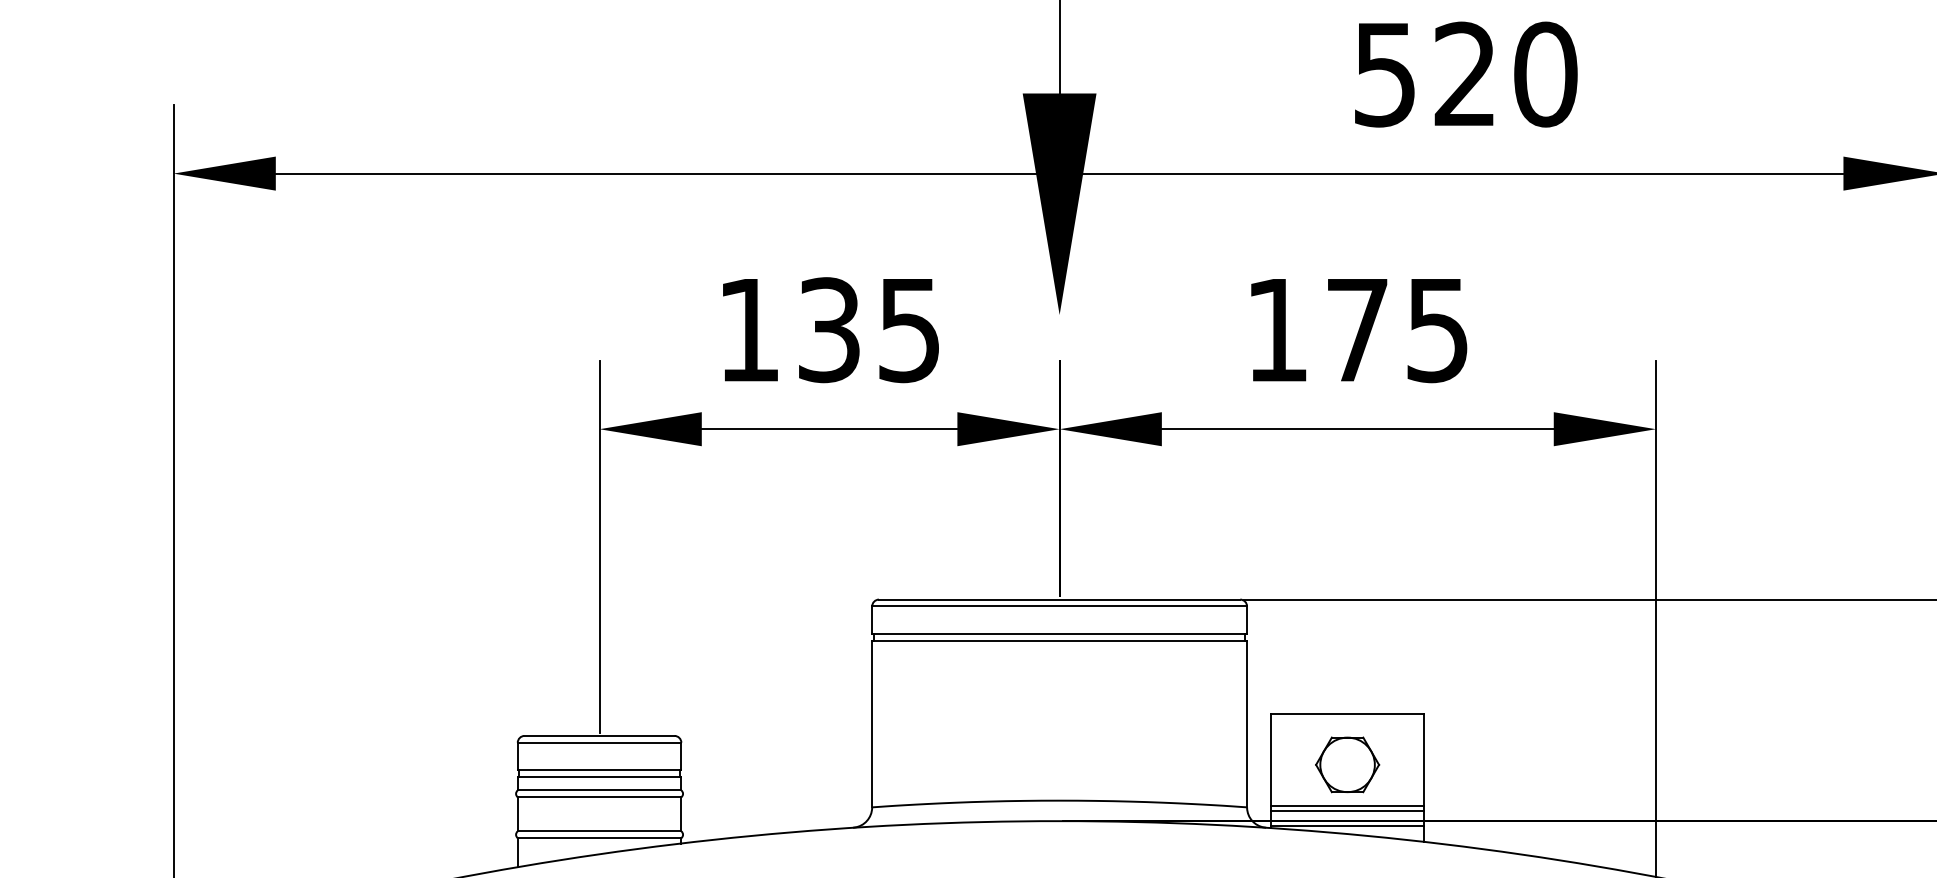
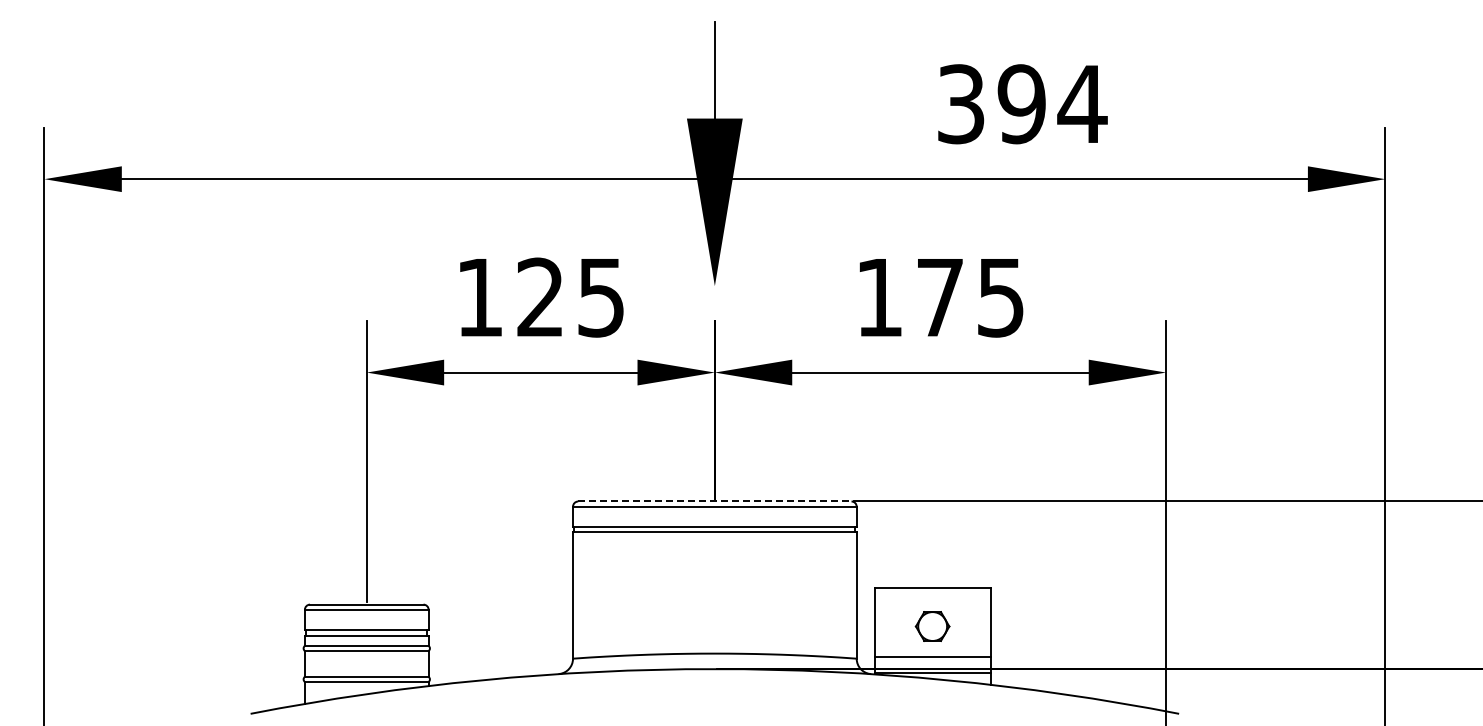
text: (1466, 74) -> (1022, 104), 520 -> 394
text: (829, 329) -> (540, 297), 135 -> 125
line: (1059, 599) -> (714, 501), solid -> dashed
part: (1347, 764) -> (932, 626), size x0.7
line: (1347, 811) -> (932, 661), removed

